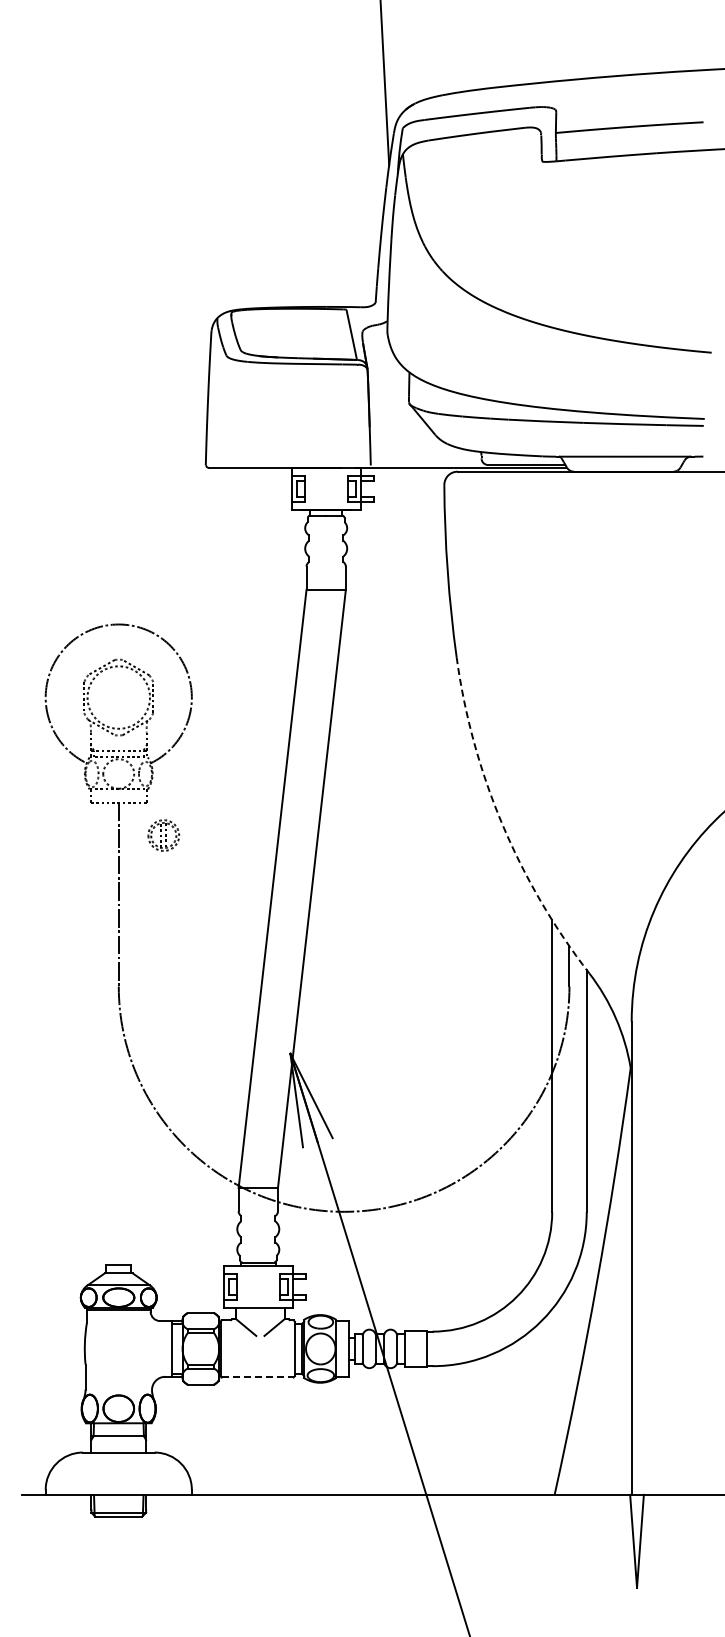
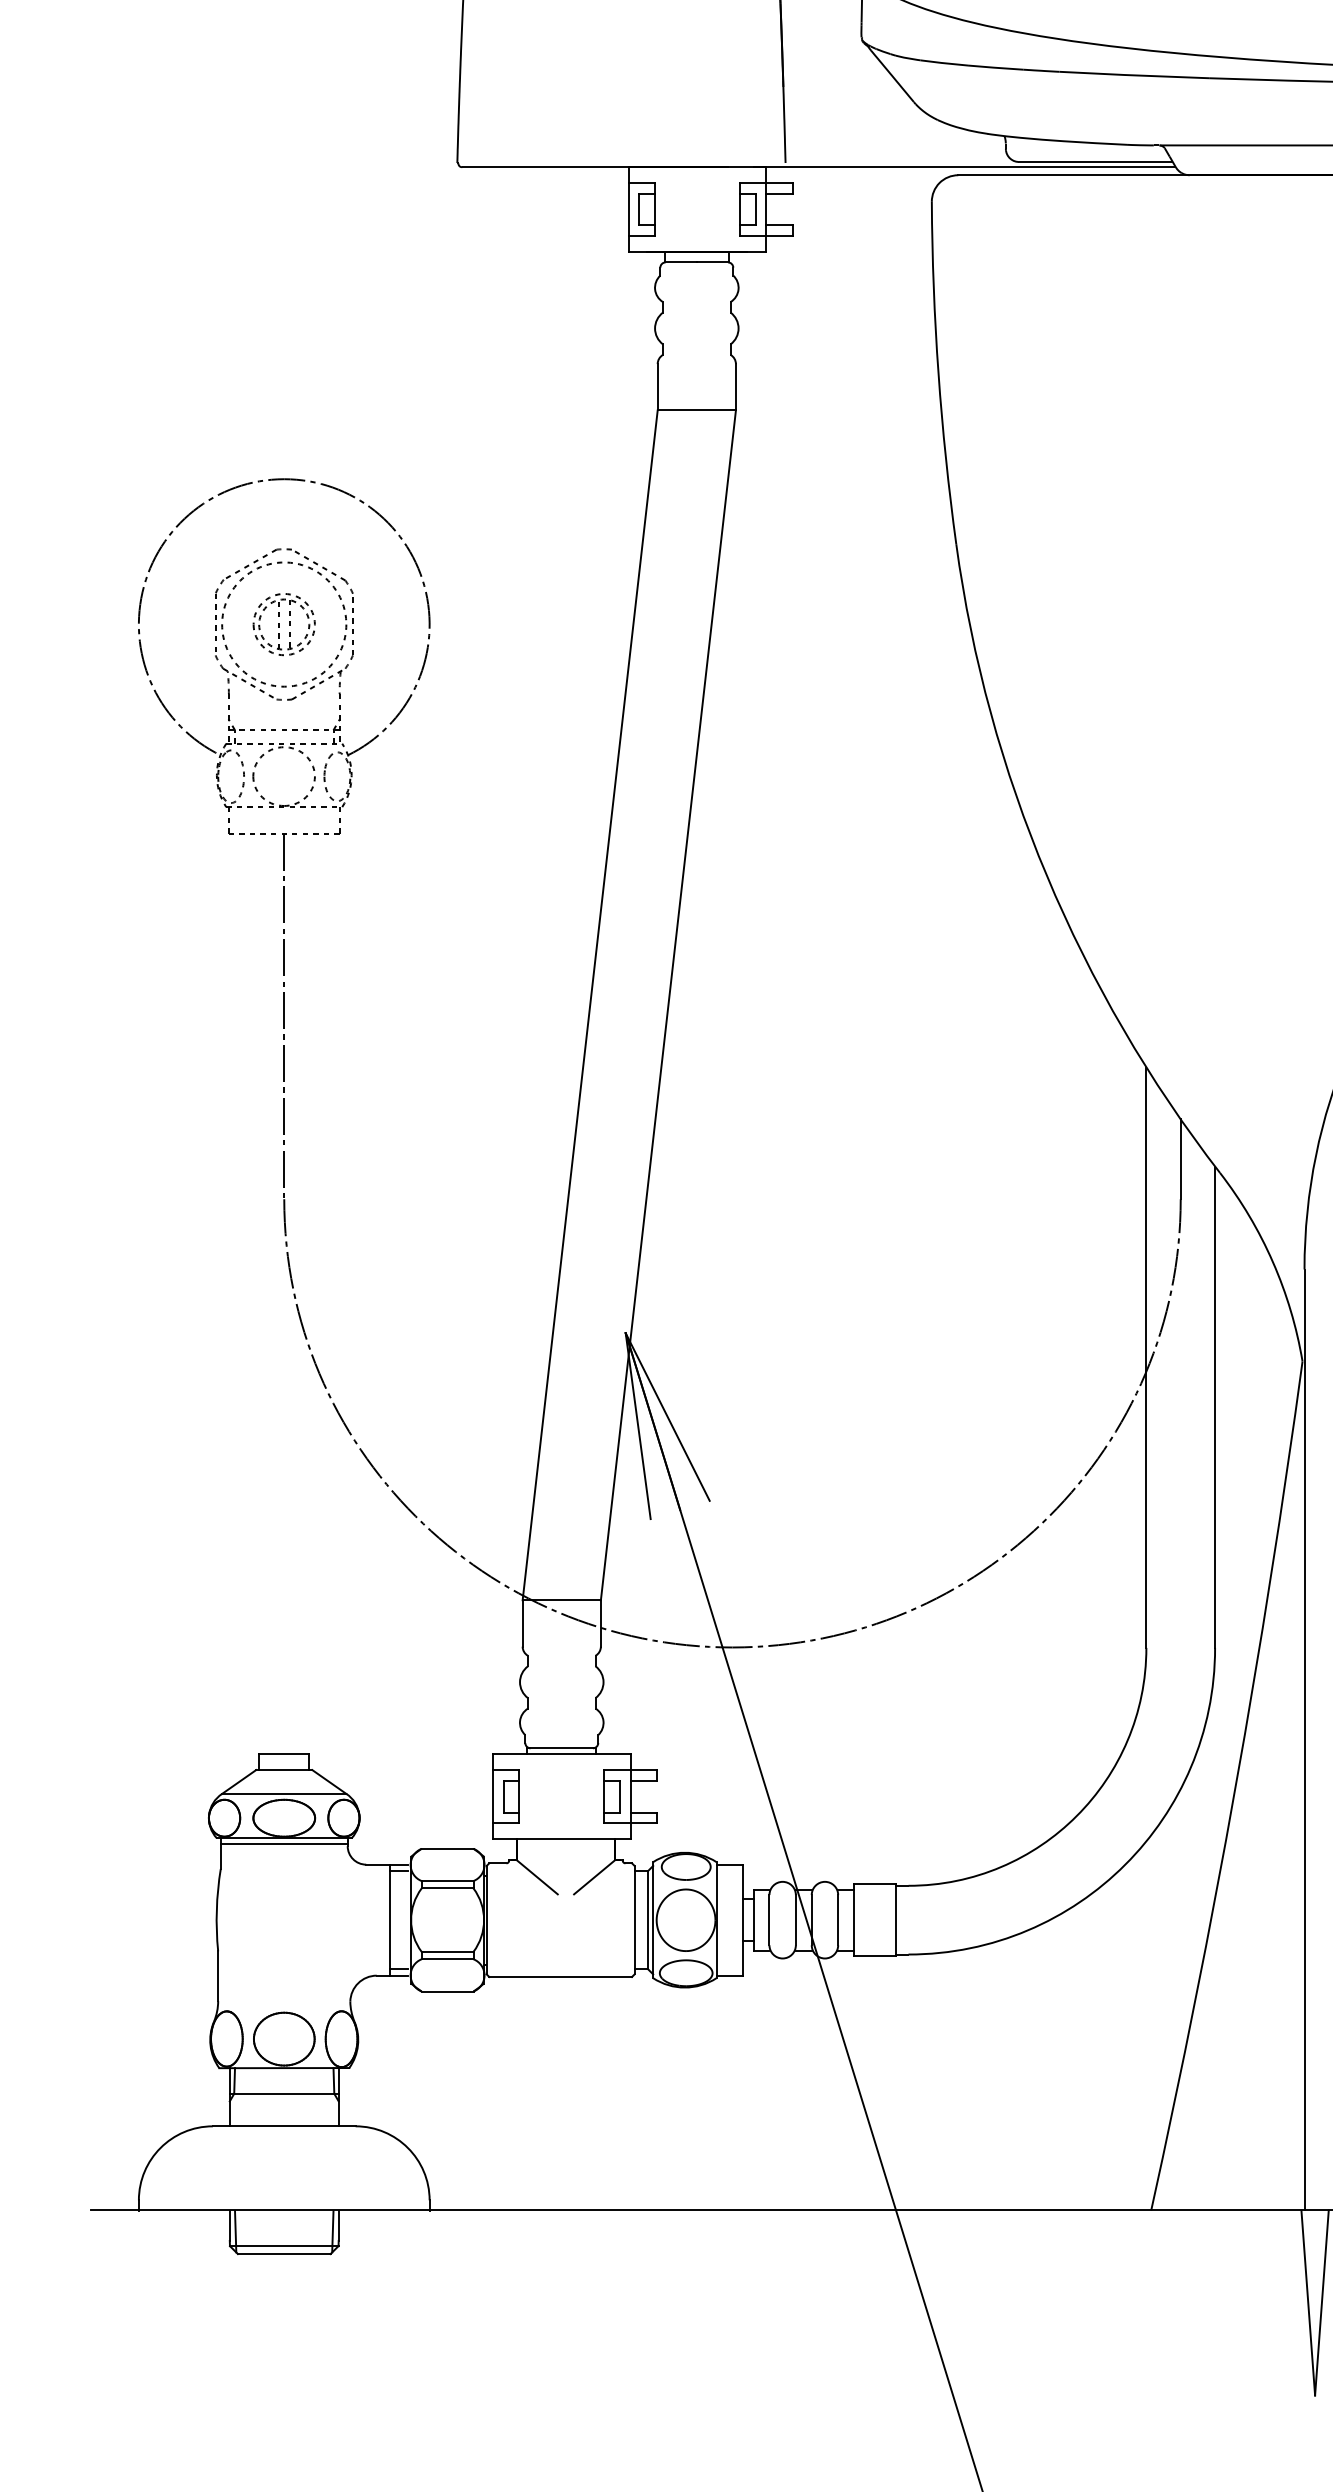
arc: (502, 823) -> (1047, 875), dashed -> solid
part: (163, 835) -> (283, 624), moved
line: (257, 1377) -> (560, 1977), dashed -> solid

